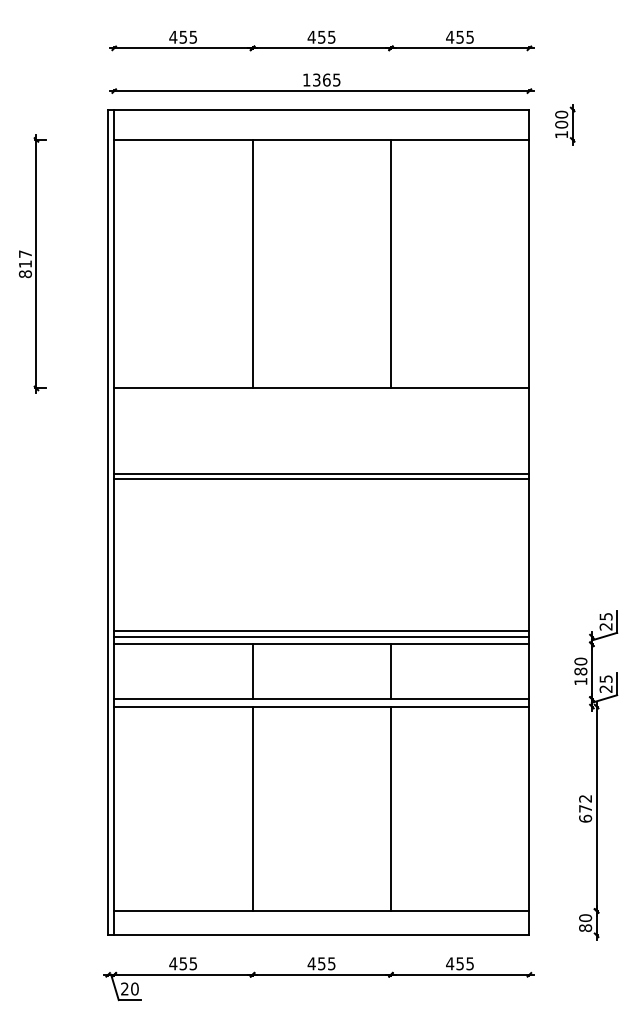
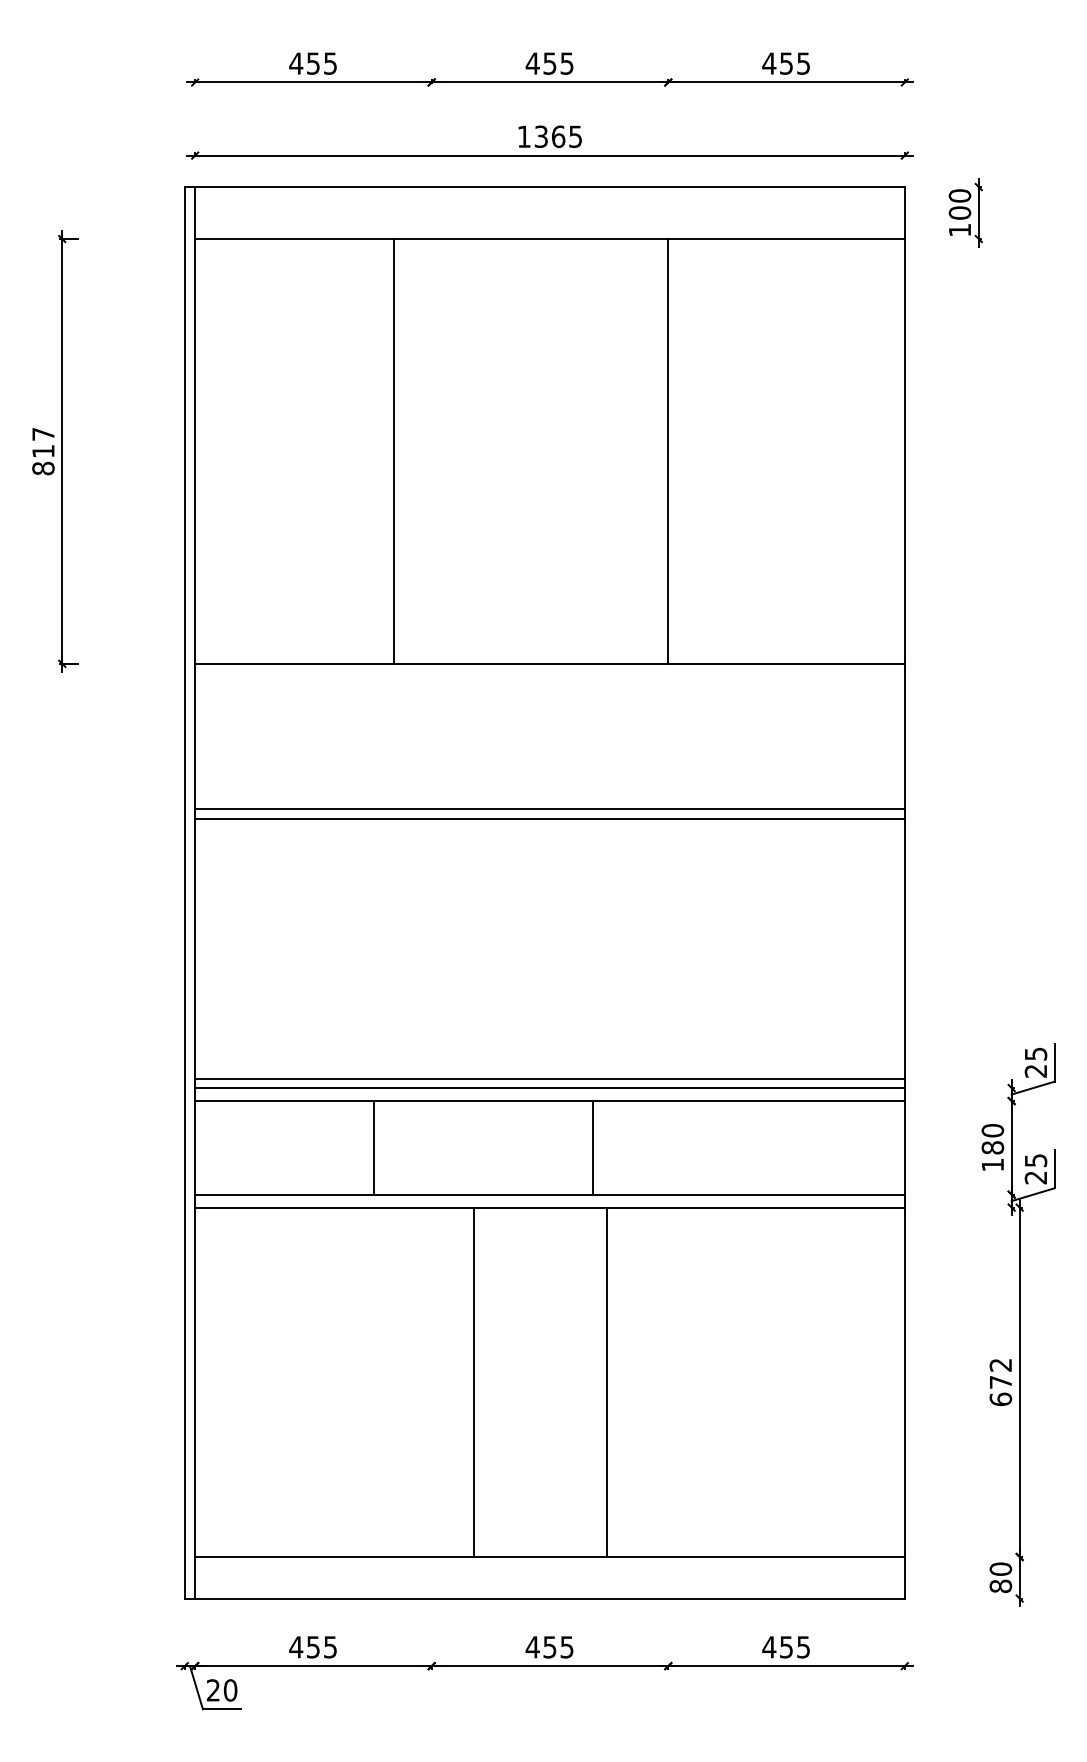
line: (252, 263) -> (393, 450), moved
line: (252, 671) -> (373, 1147), moved
line: (391, 671) -> (593, 1147), moved
line: (252, 808) -> (474, 1381), moved
line: (391, 808) -> (607, 1381), moved

